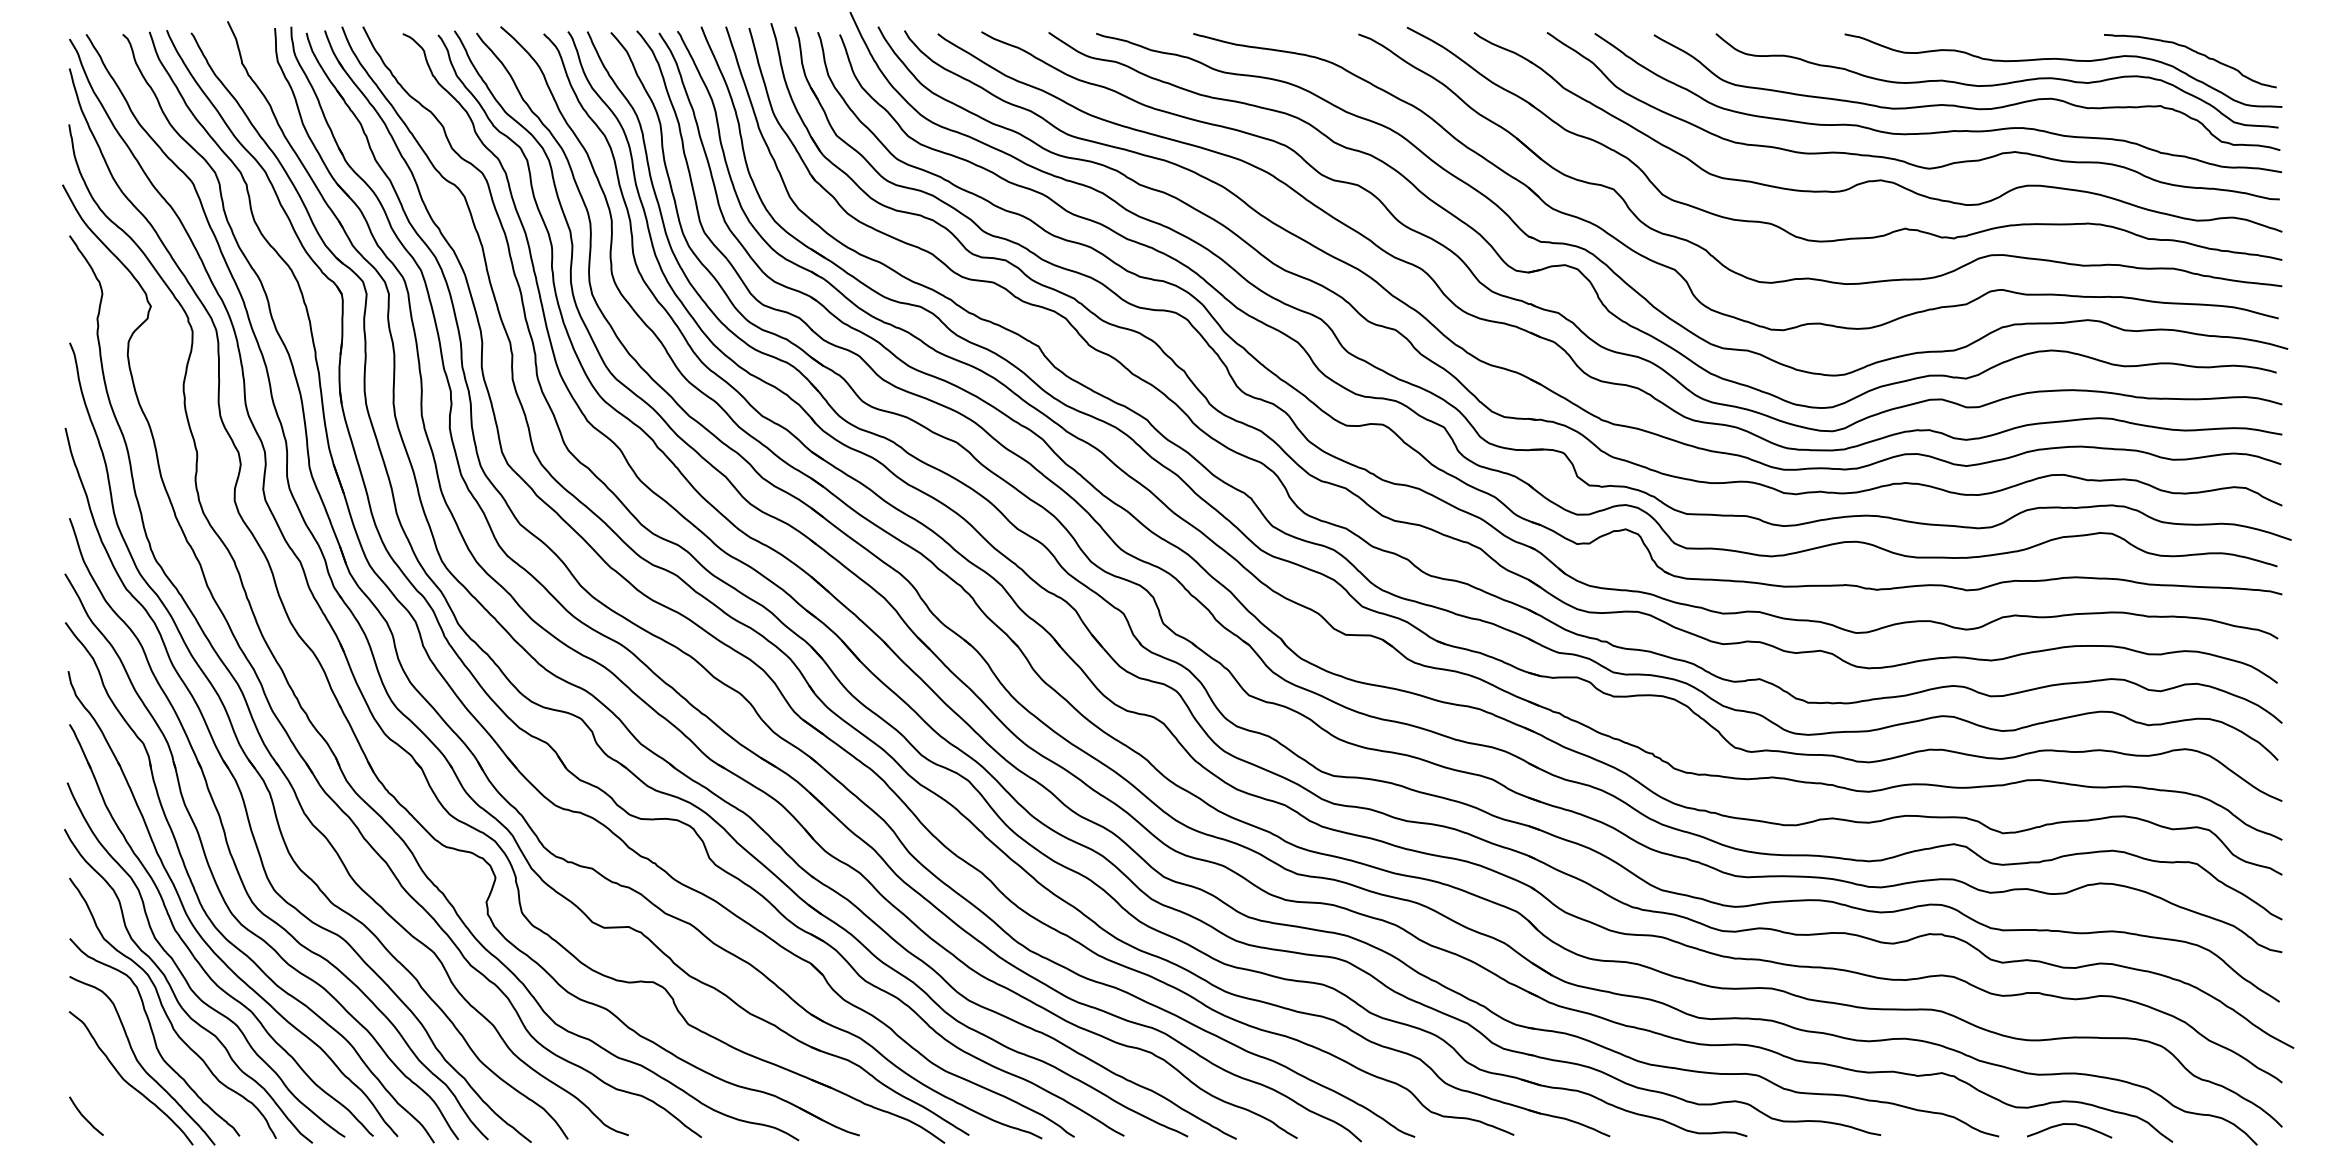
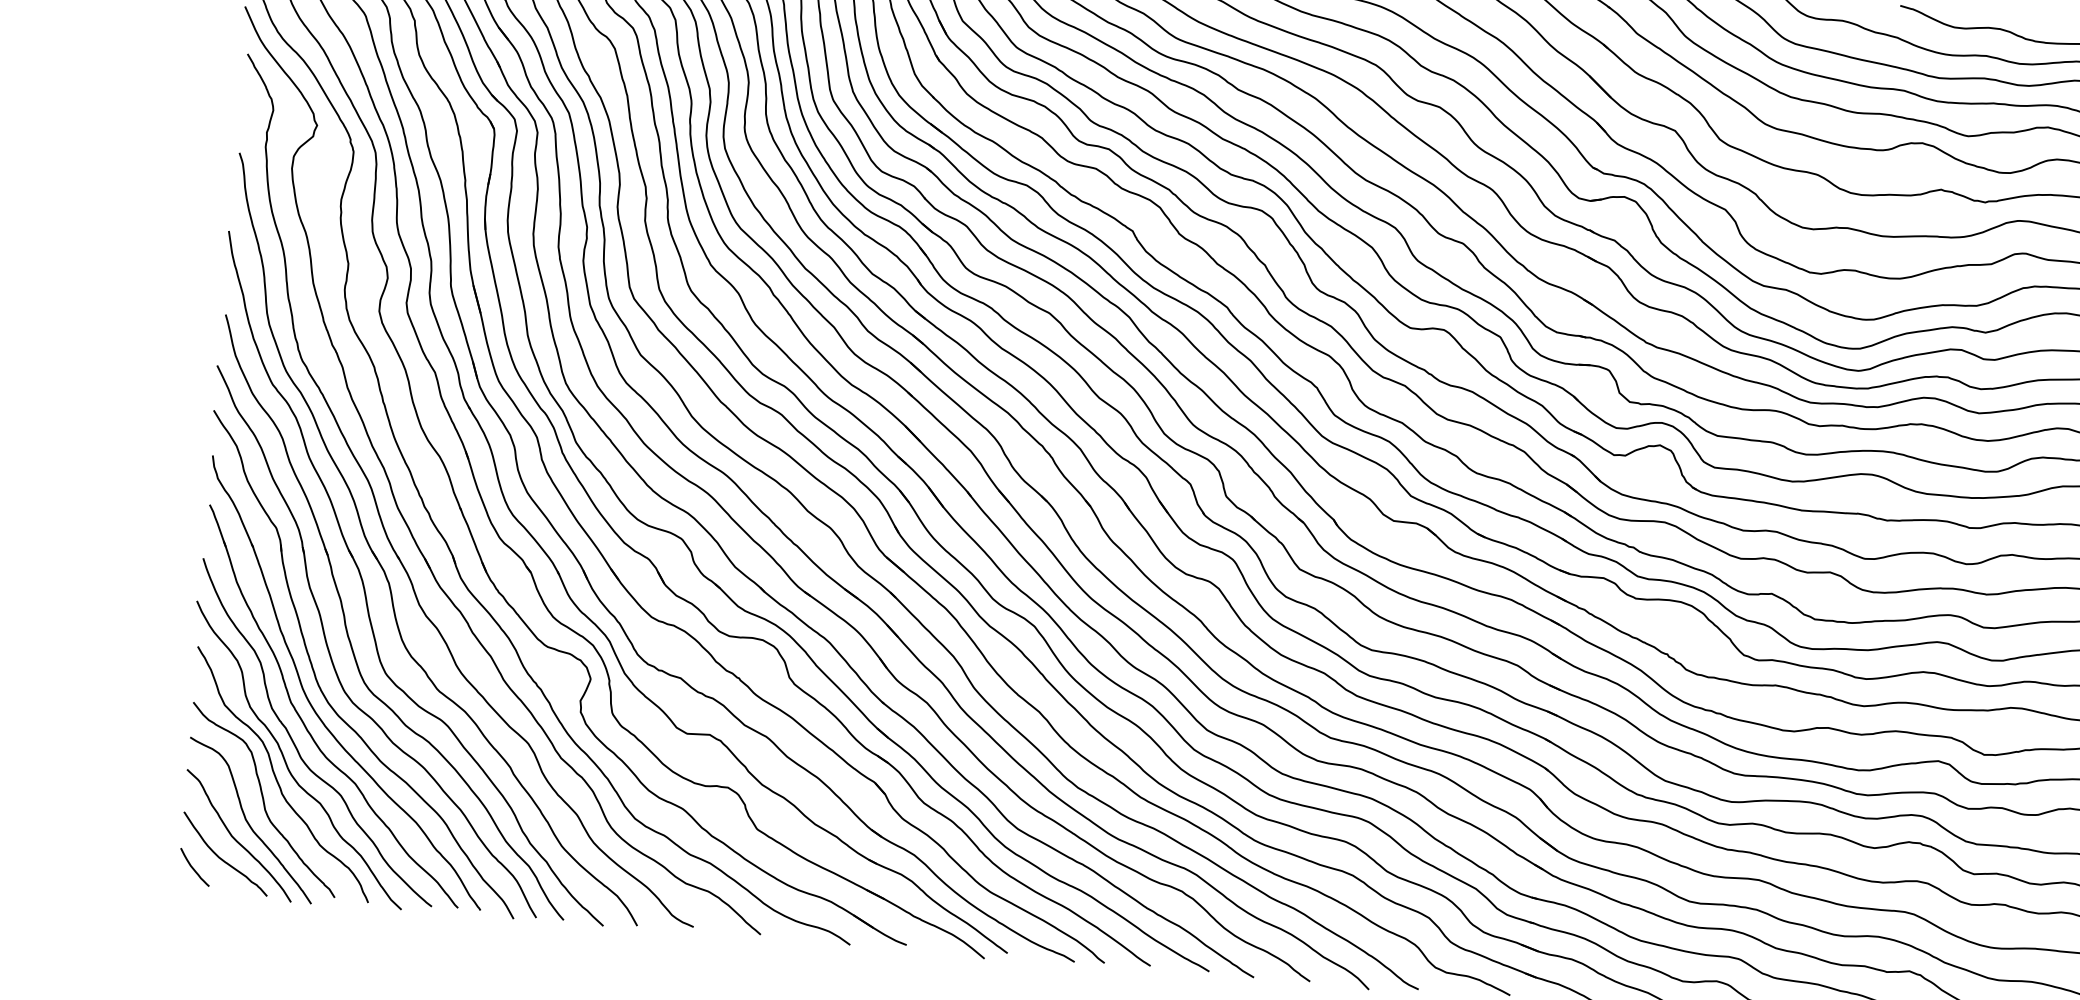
curve: (115, 1104) -> (222, 858), added

